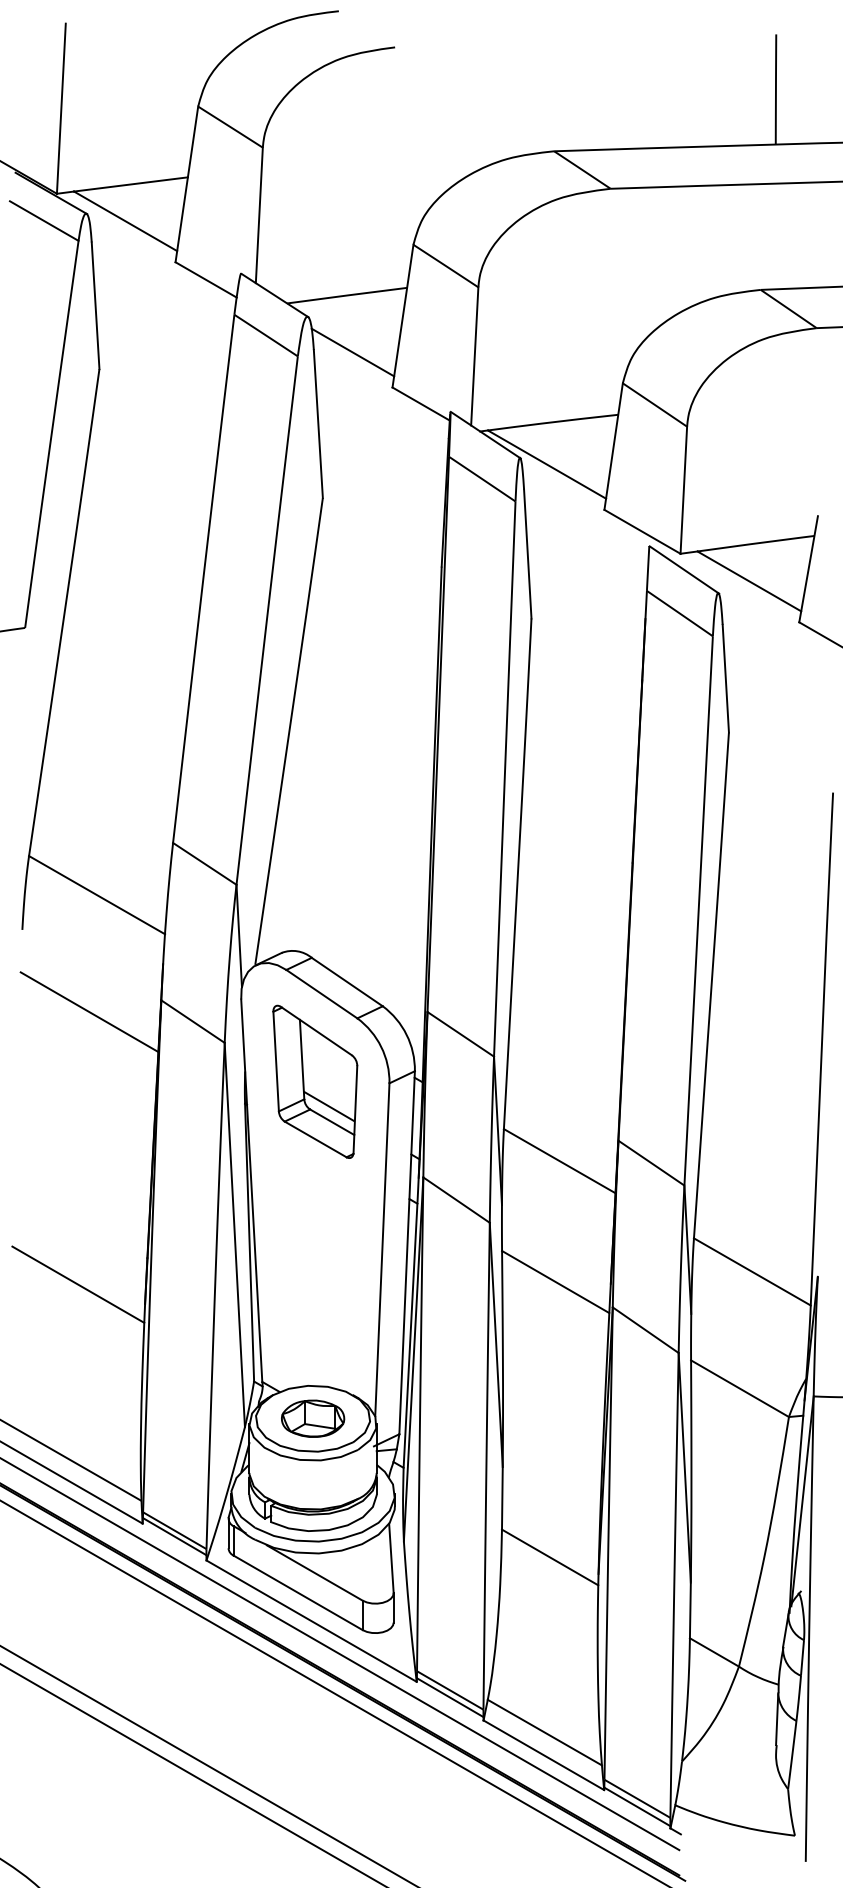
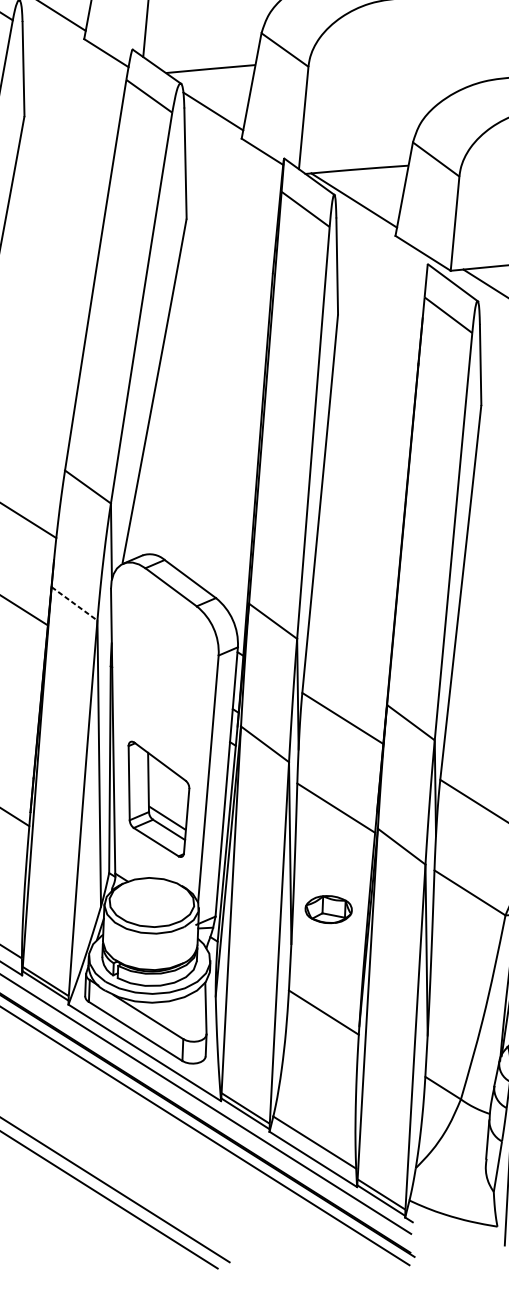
line: (193, 1021) -> (74, 603), solid -> dashed
part: (315, 1081) -> (157, 799), moved
part: (313, 1418) -> (329, 909), moved

